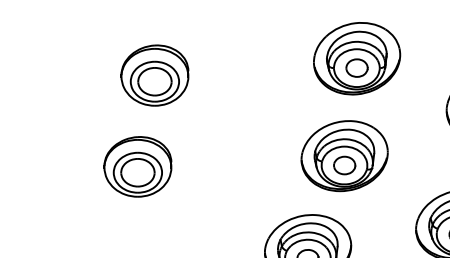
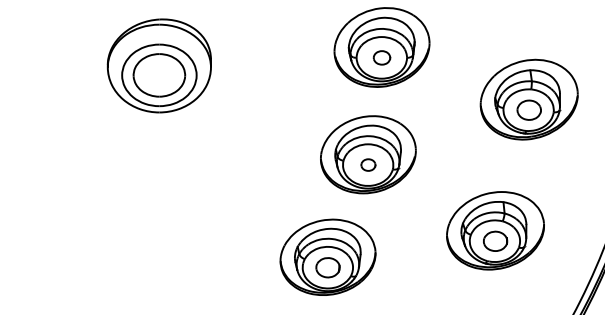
part: (356, 67) -> (381, 57), size x0.7
part: (155, 75) -> (159, 66), size x1.4
part: (344, 164) -> (368, 164), size x0.6
part: (137, 166) -> (140, 166), removed

